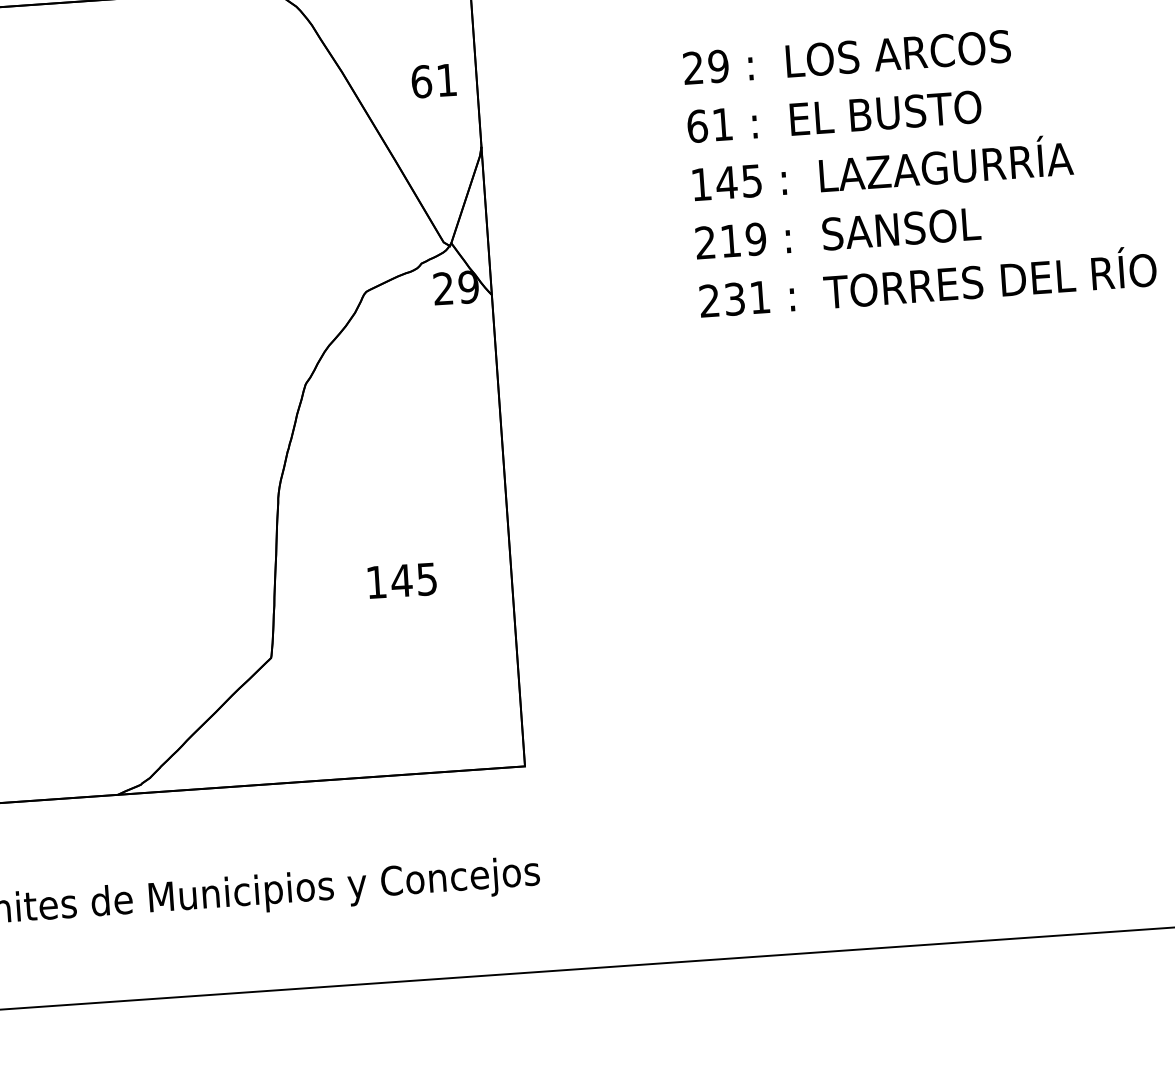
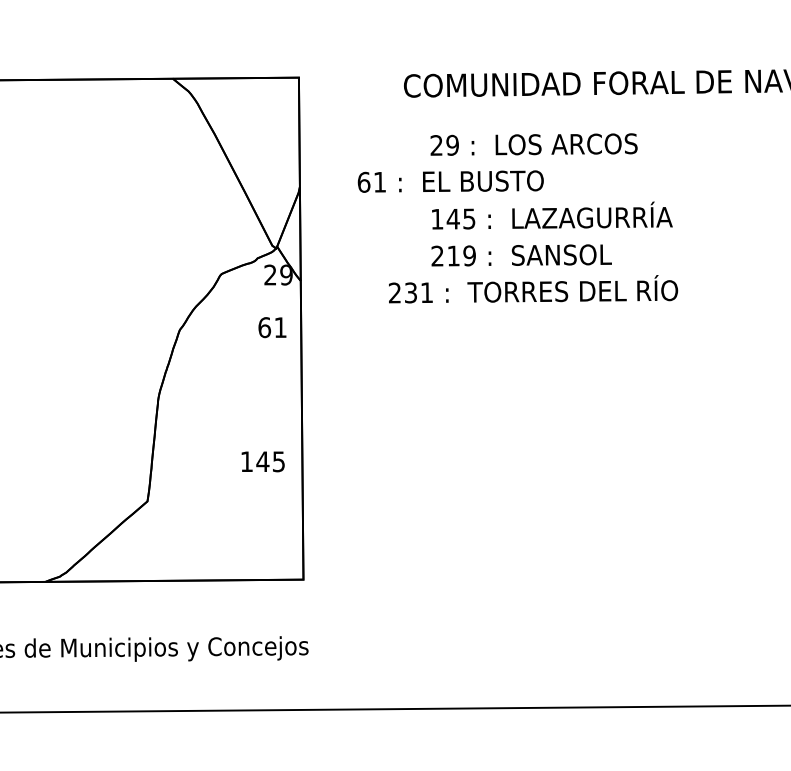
text: (433, 80) -> (272, 327), moved
text: (833, 116) -> (450, 181), moved
text: (927, 281) -> (533, 289), moved
text: (401, 580) -> (262, 461), moved

